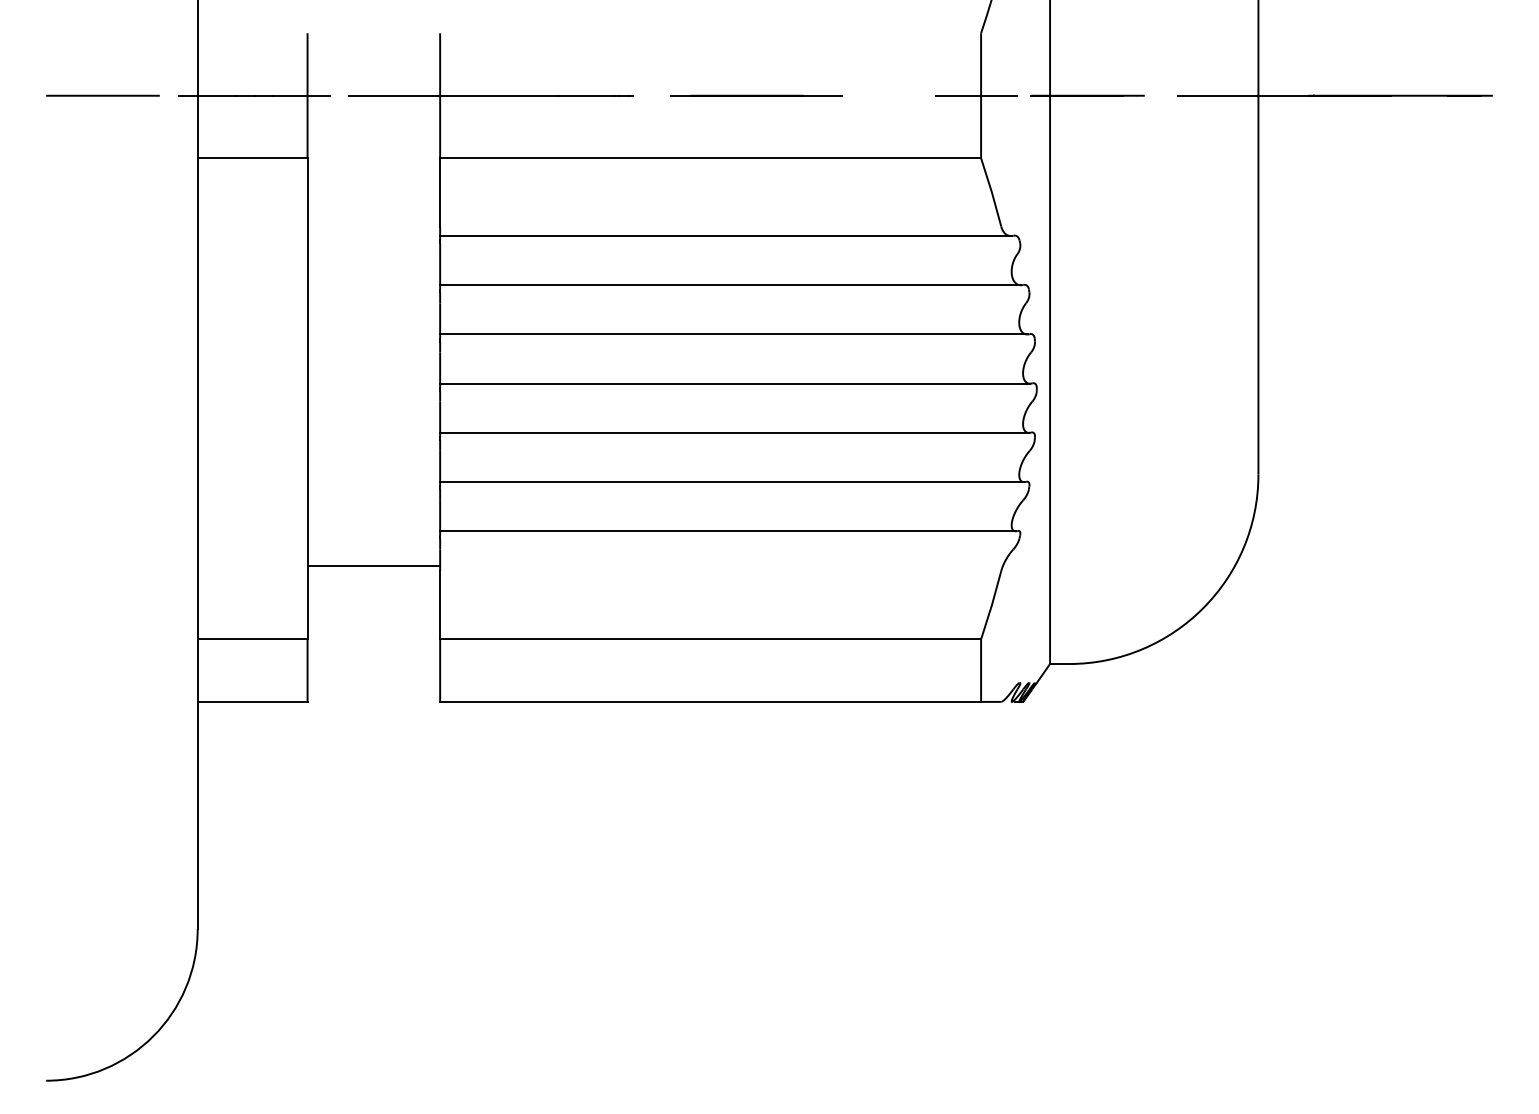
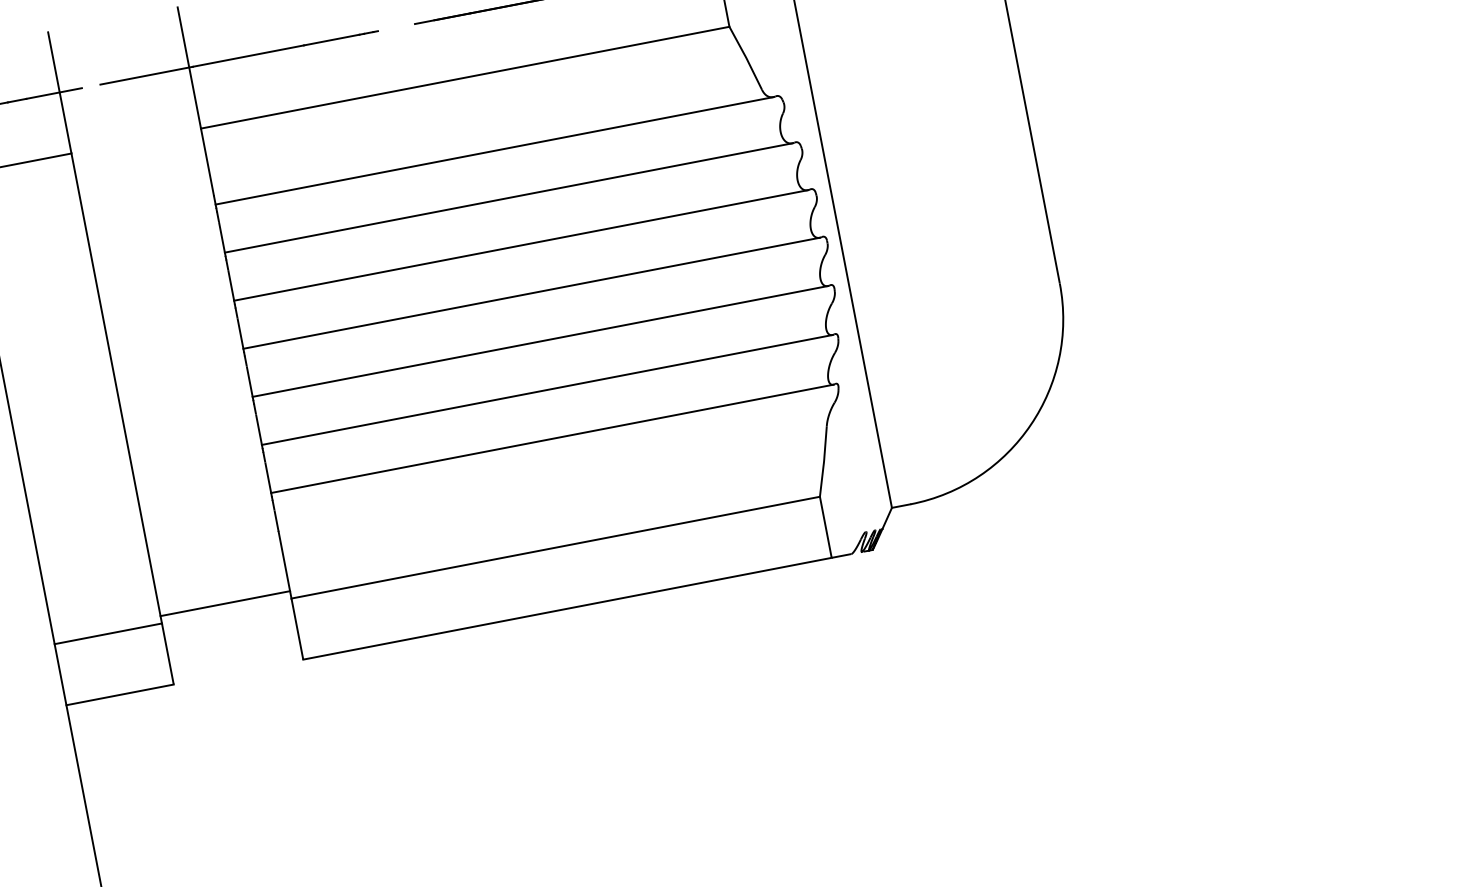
line: (373, 565) -> (224, 603), moved

